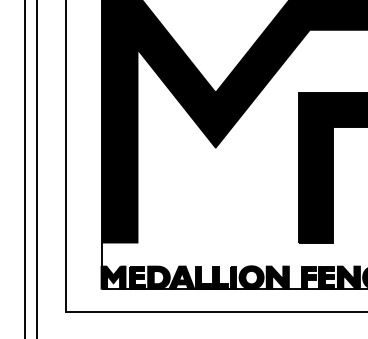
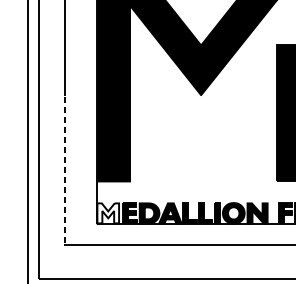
line: (65, 229) -> (64, 169), solid -> dashed
fill: (113, 277) -> (108, 213), removed

